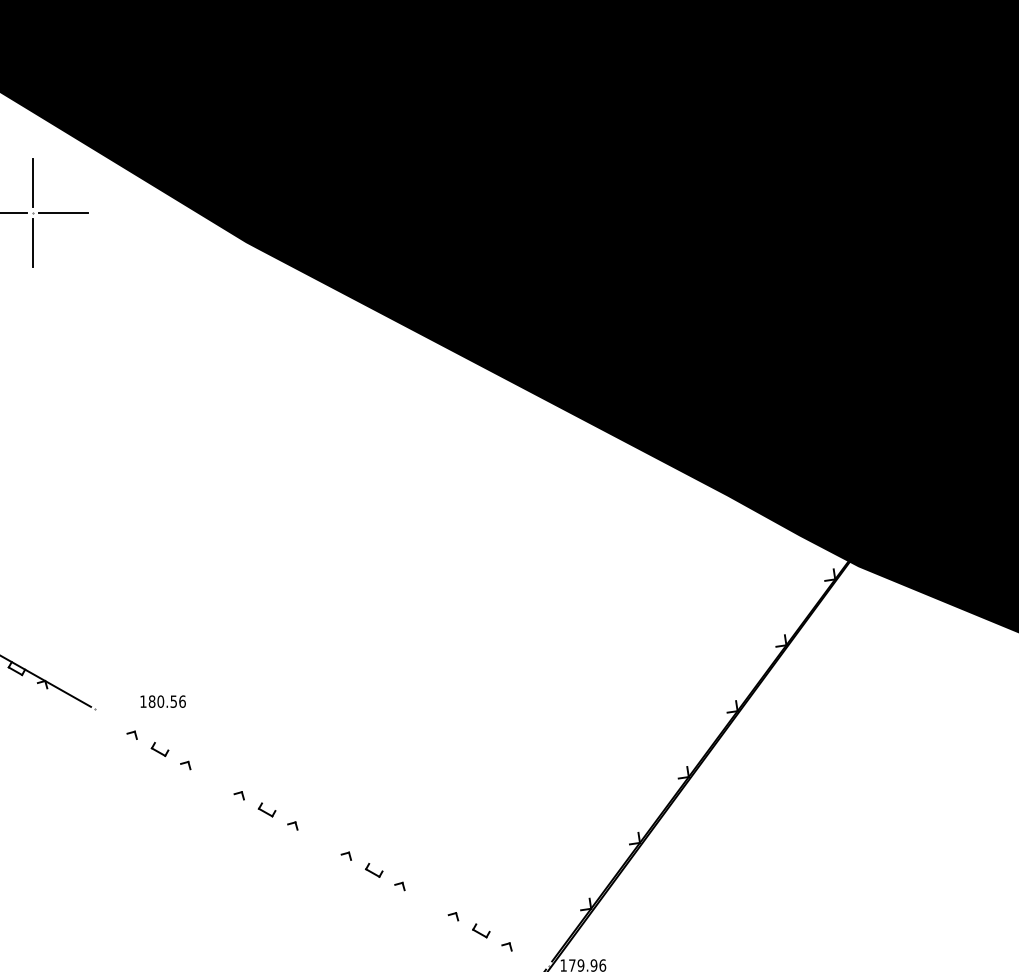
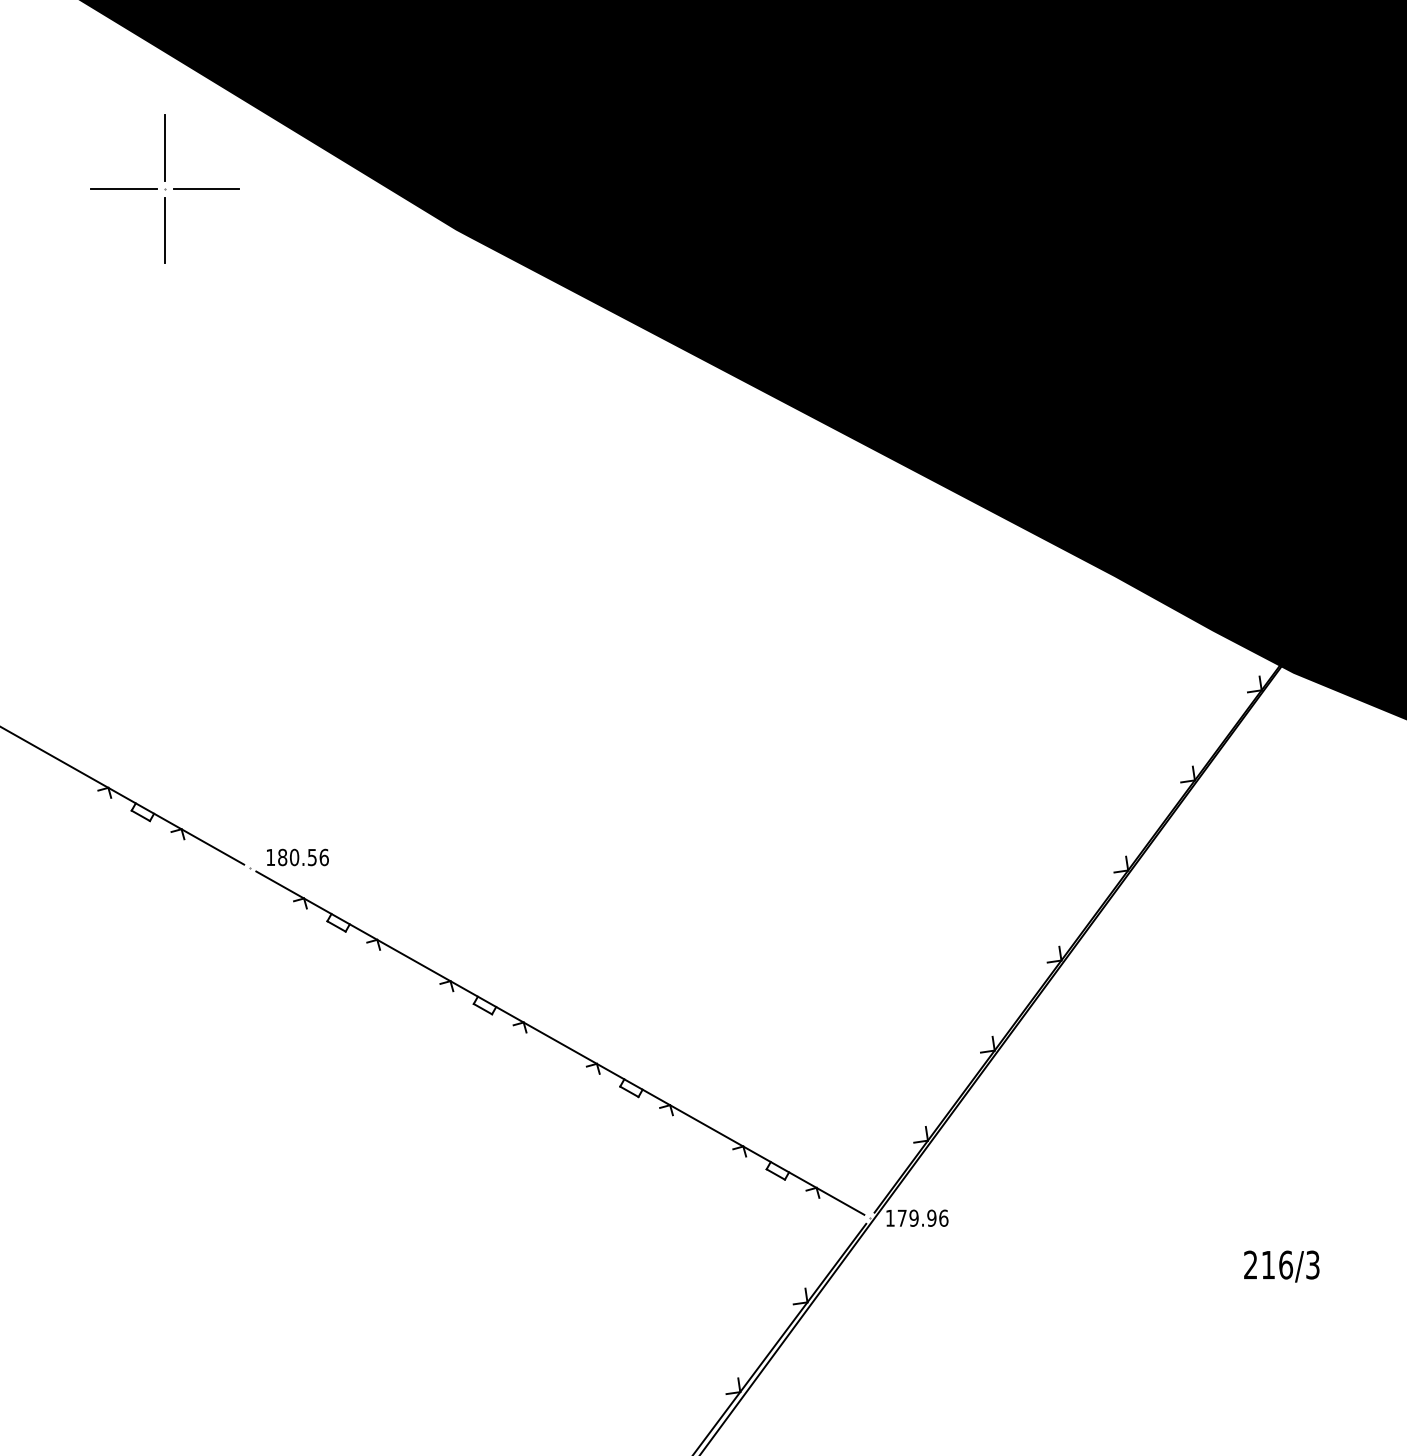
text: (162, 701) -> (297, 857), moved
line: (322, 836) -> (560, 1042), added

